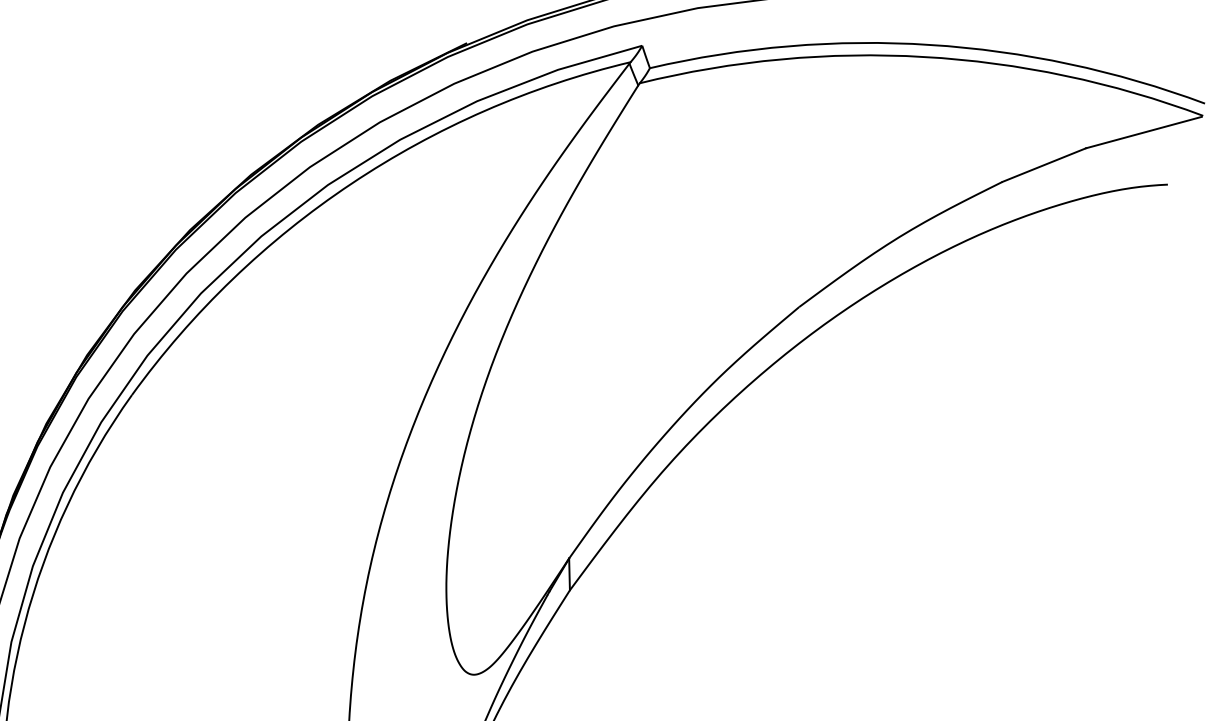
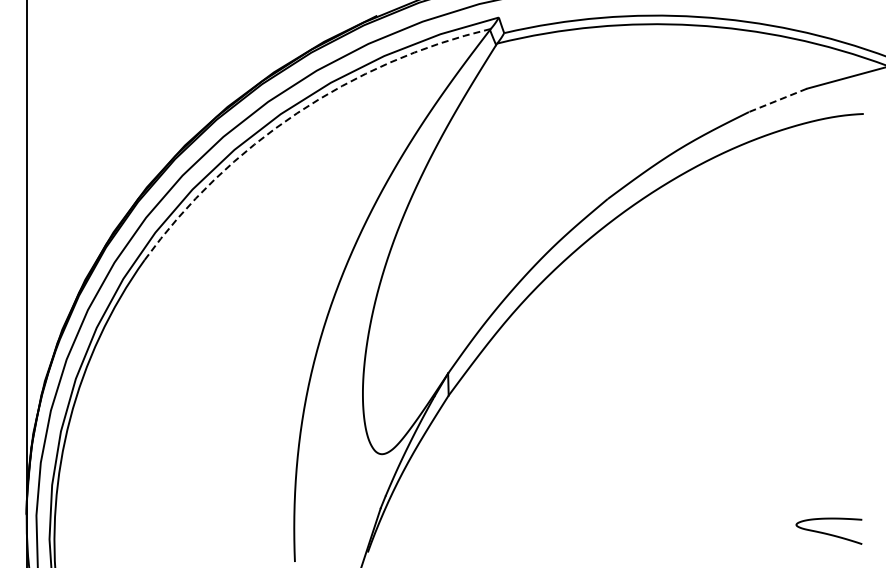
line: (1043, 165) -> (777, 100), solid -> dashed
arc: (350, 183) -> (296, 113), solid -> dashed

